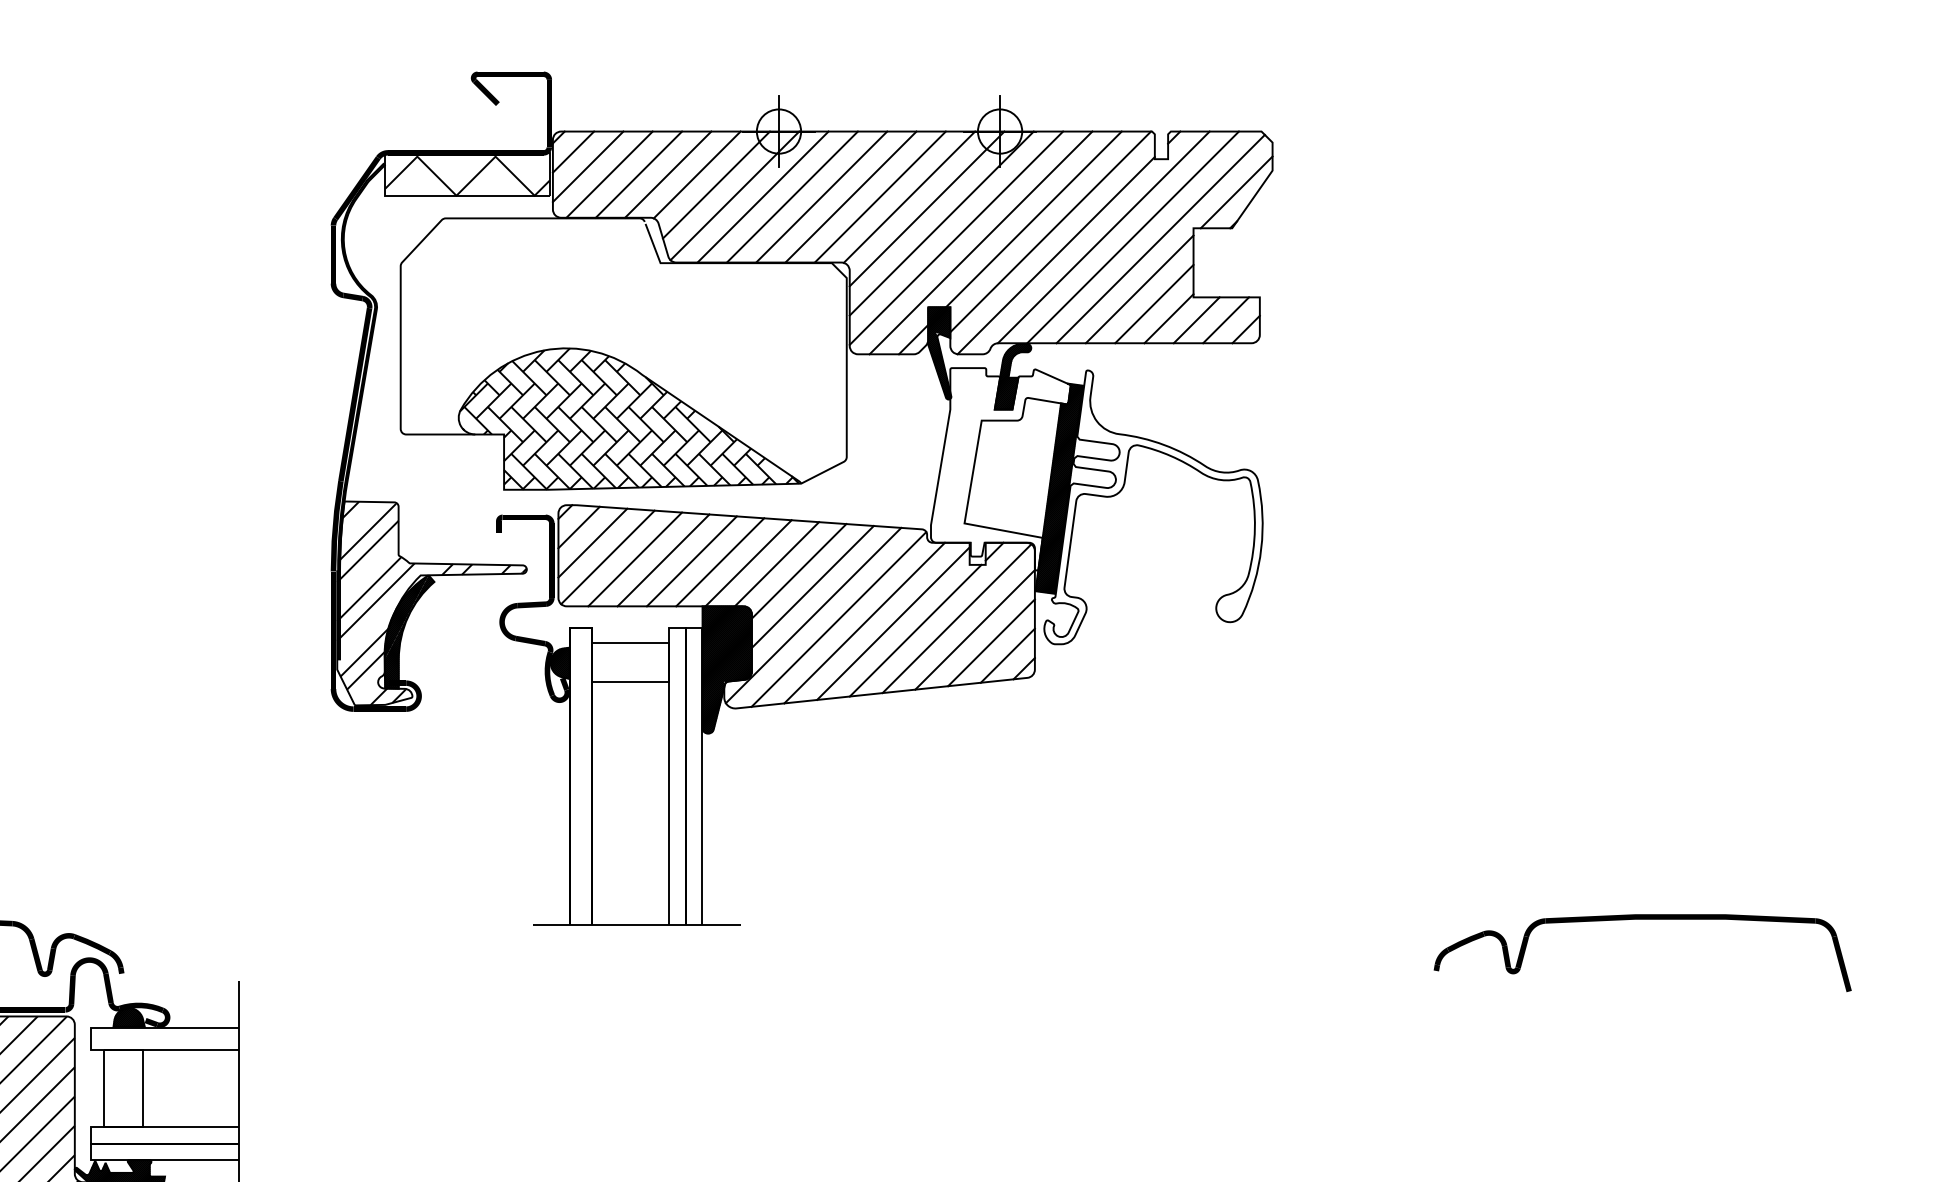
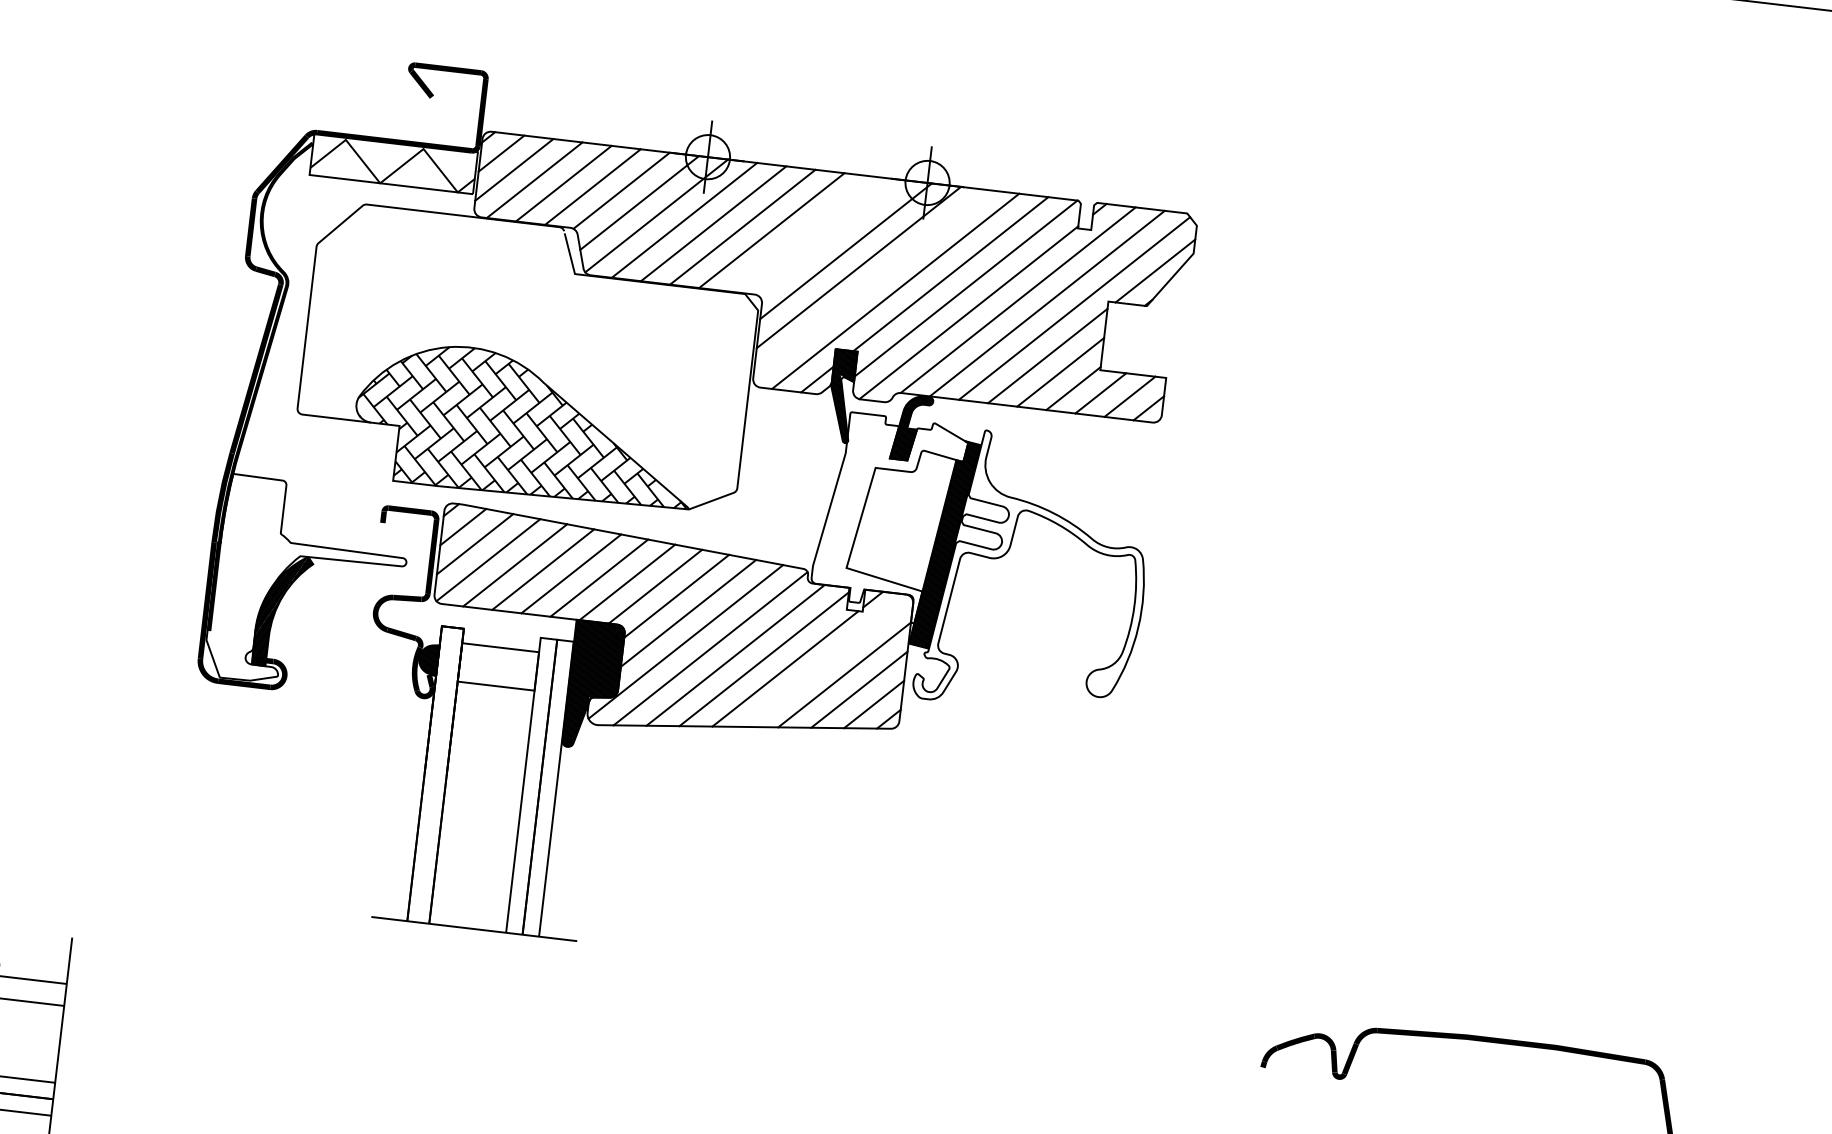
line: (879, 196) -> (800, 233), removed
line: (909, 196) -> (830, 236), removed
line: (956, 237) -> (871, 283), removed
hatch: (431, 603) -> (307, 585), removed
line: (956, 618) -> (827, 661), removed

